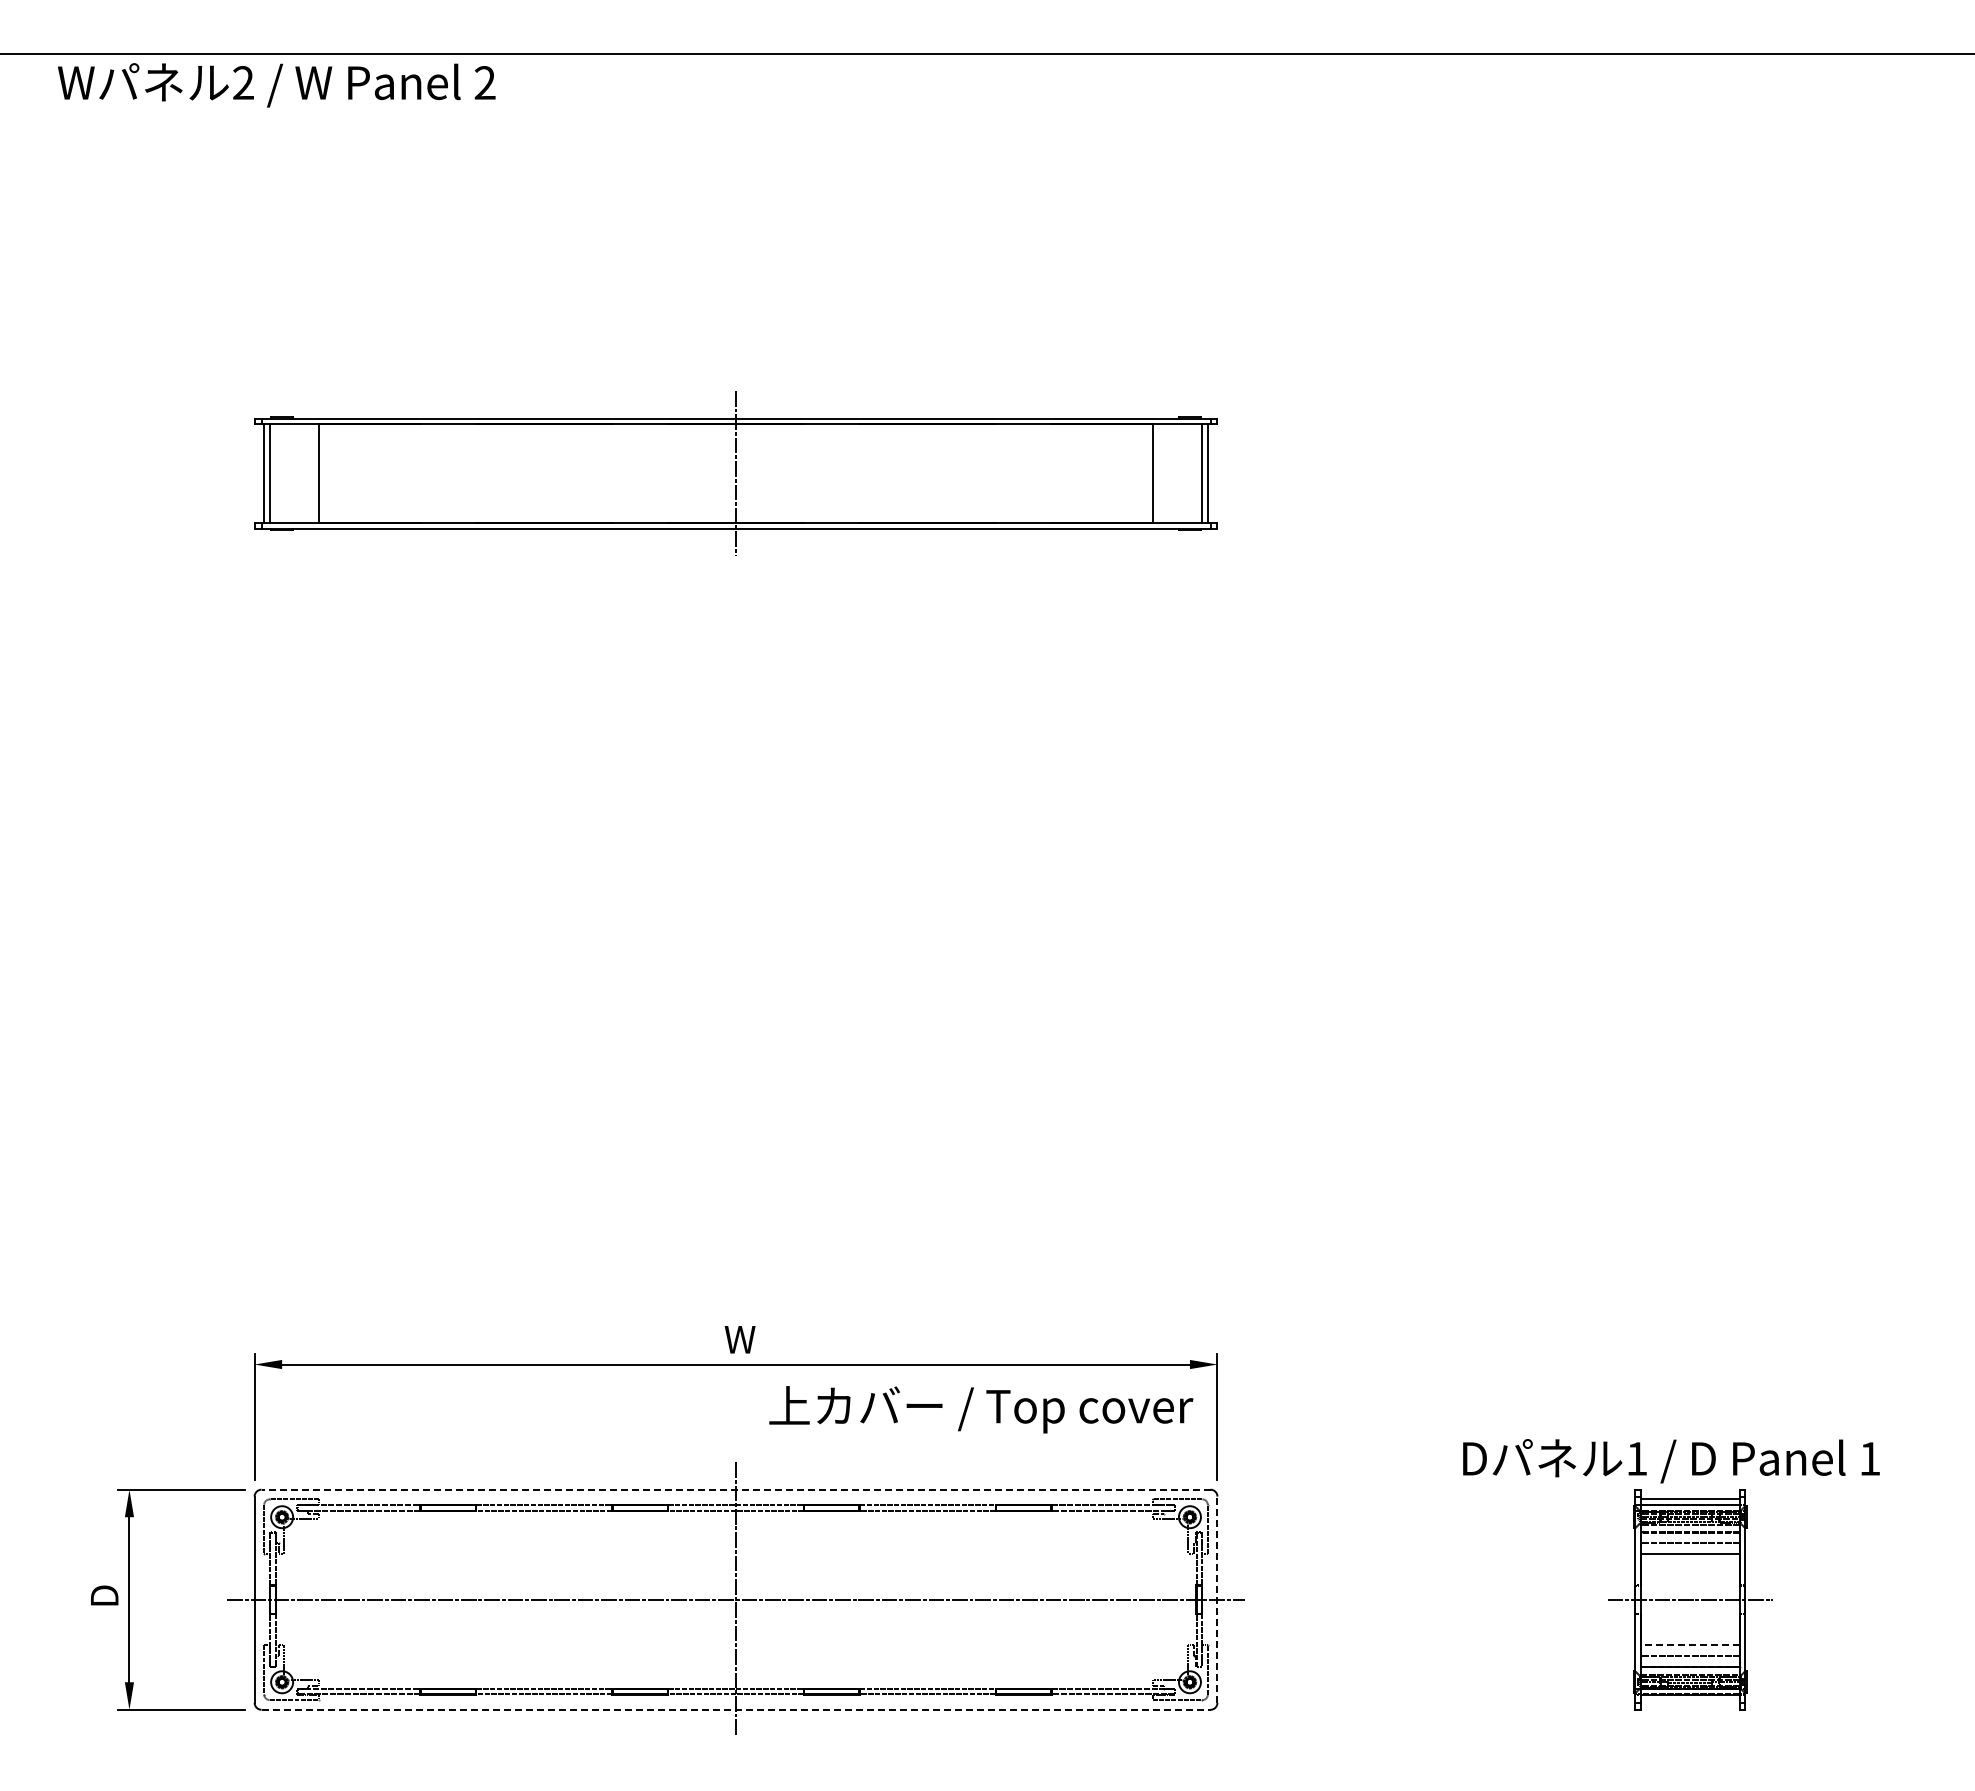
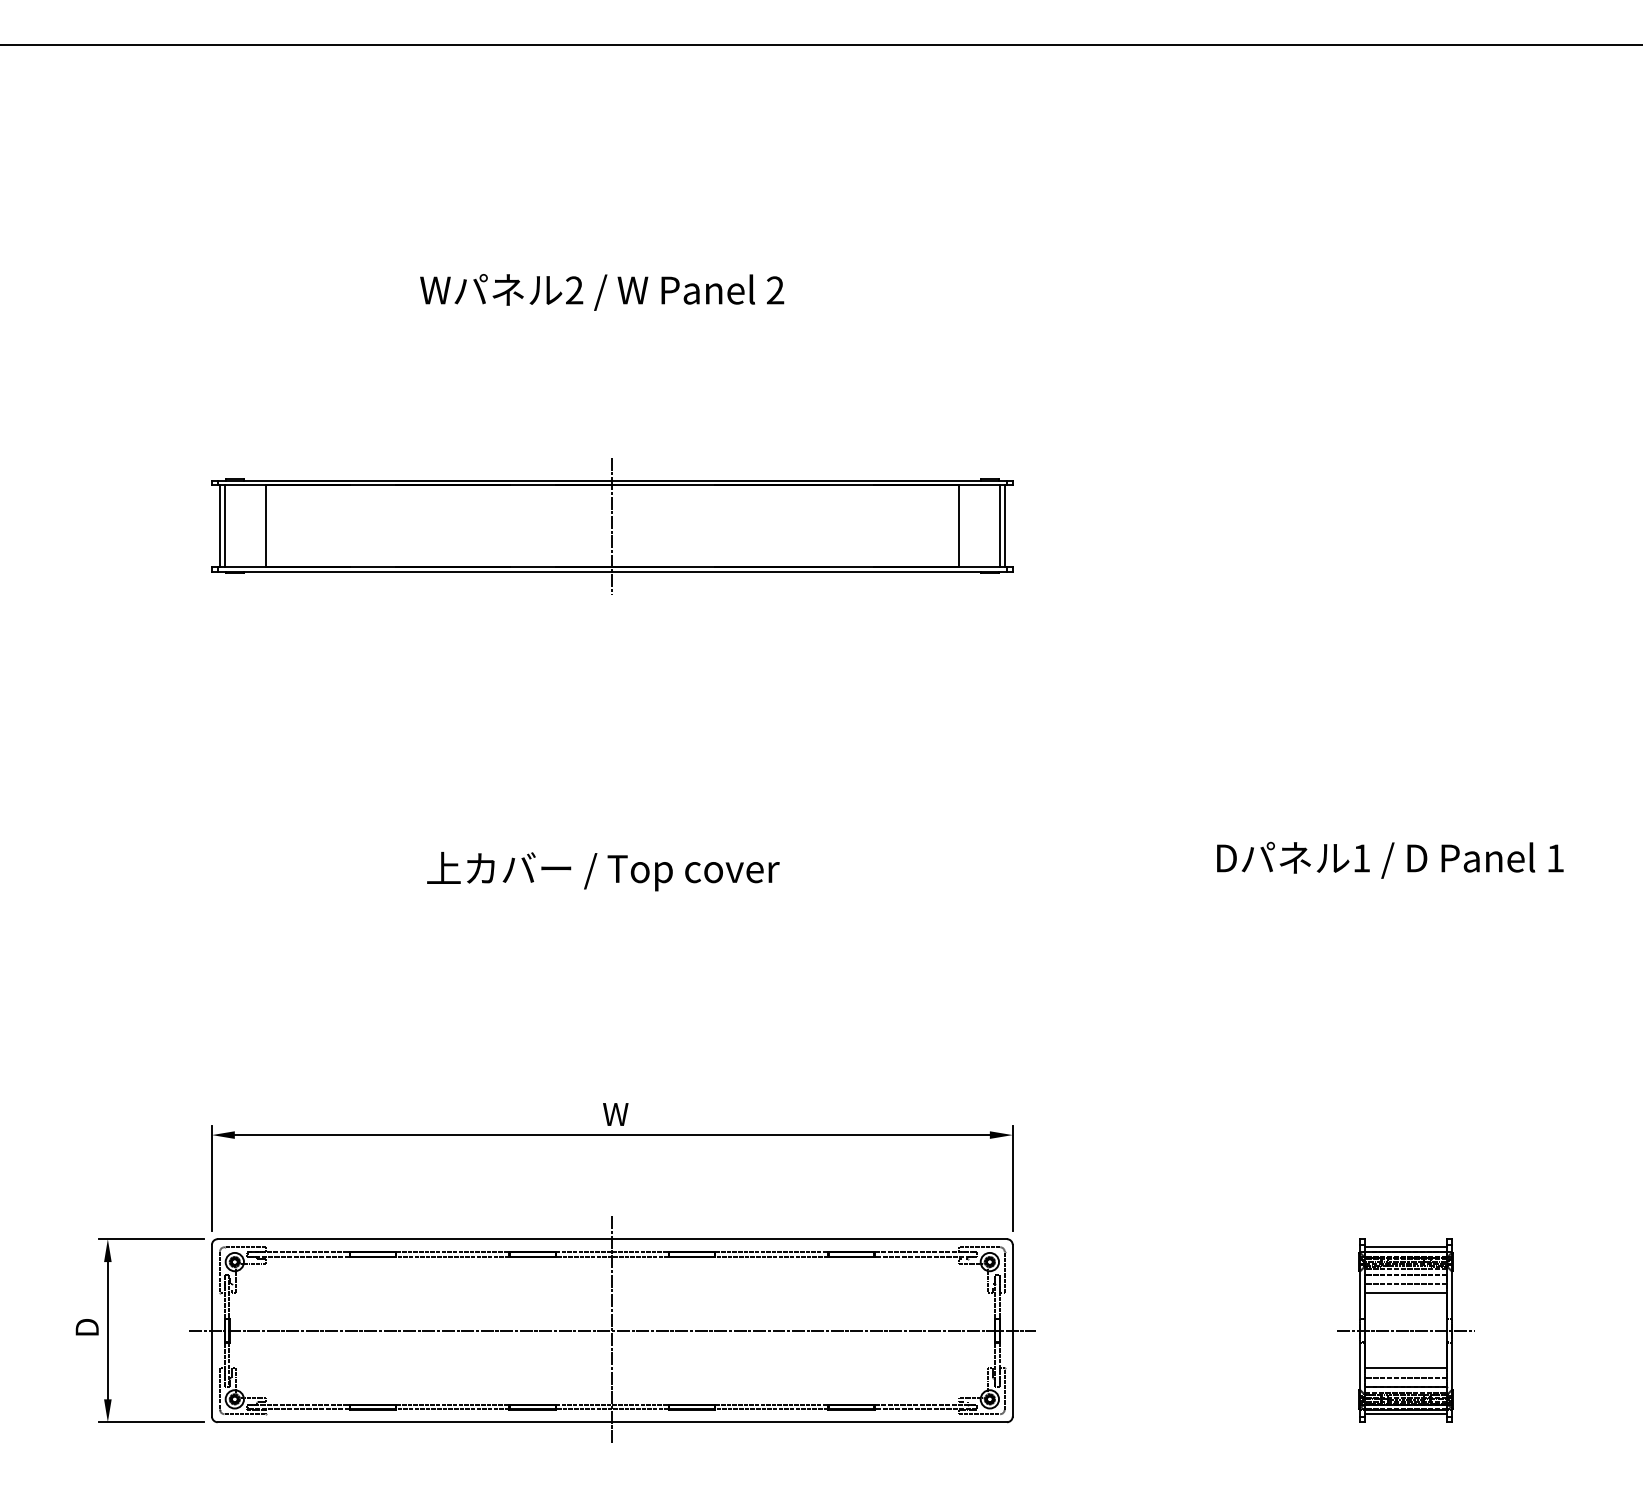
text: (276, 85) -> (601, 292), moved
part: (735, 473) -> (611, 526), moved
text: (981, 1409) -> (603, 871), moved
text: (1671, 1461) -> (1390, 860), moved
line: (736, 1489) -> (612, 1239), dashed -> solid
line: (1217, 1599) -> (1012, 1330), dashed -> solid
line: (1690, 1645) -> (1406, 1368), dashed -> solid
line: (1689, 1700) -> (1405, 1414), added
line: (736, 1709) -> (612, 1422), dashed -> solid

